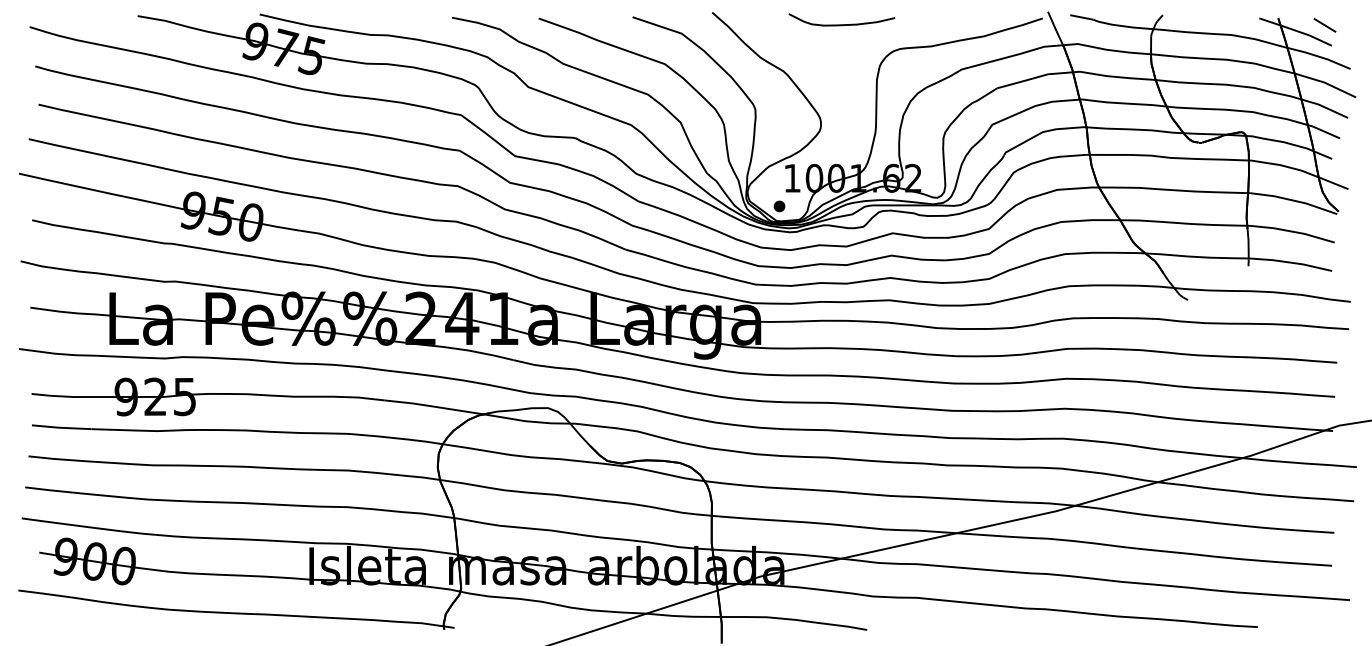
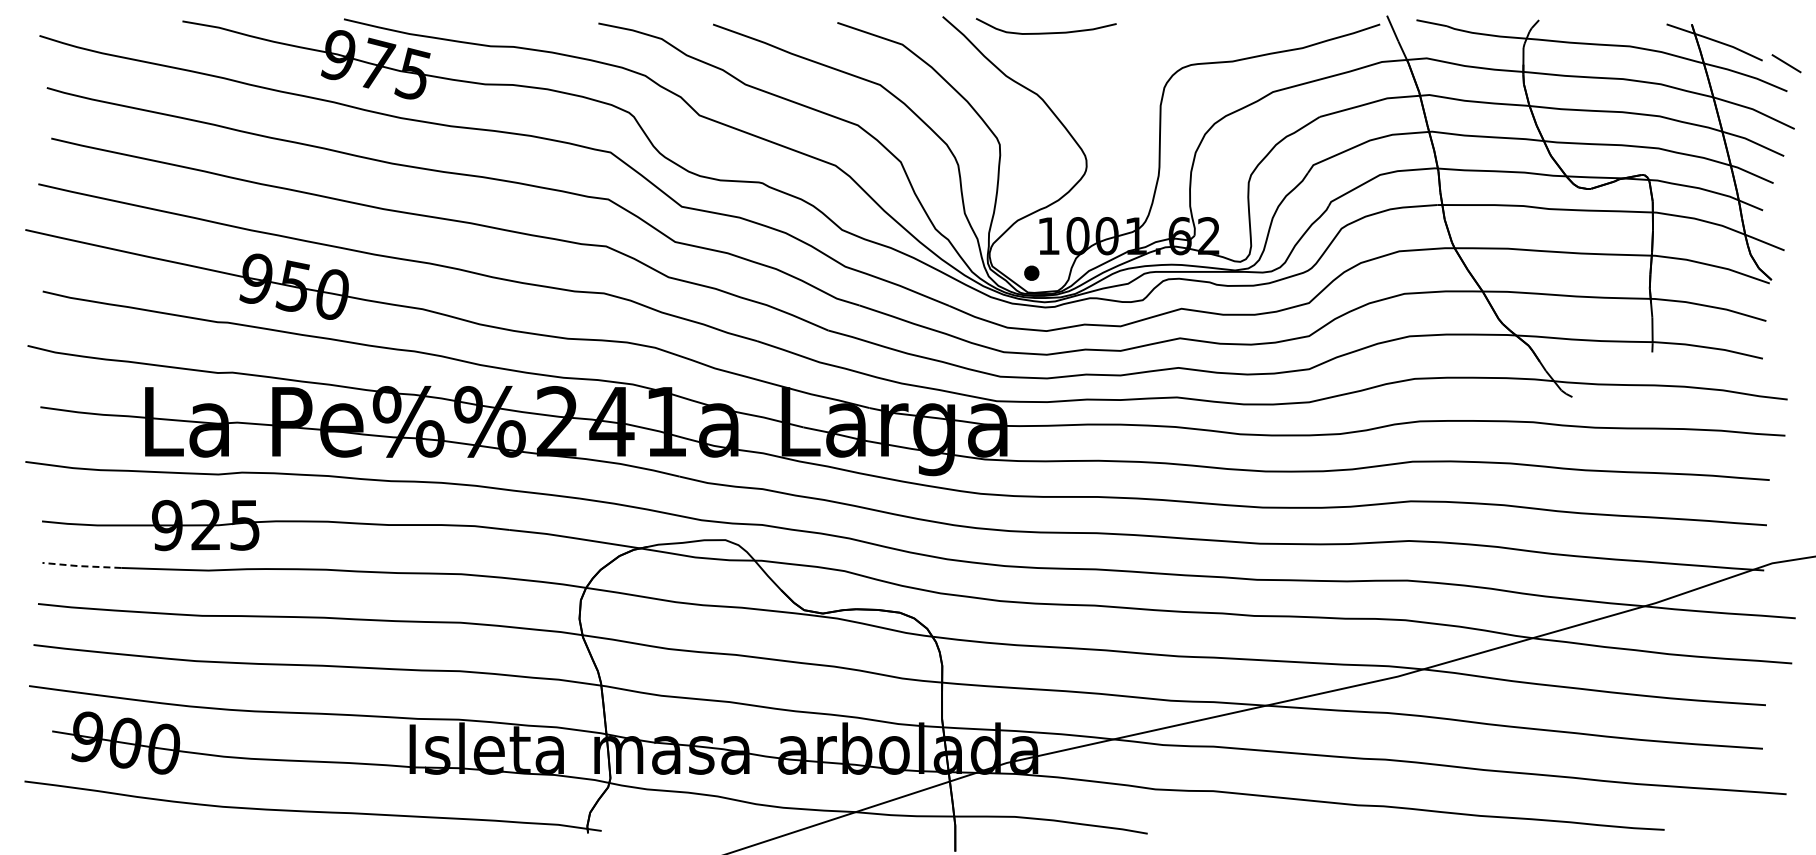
curve: (841, 24) -> (1045, 32), moved
line: (1324, 25) -> (1786, 63), moved
line: (60, 428) -> (80, 566), solid -> dashed

